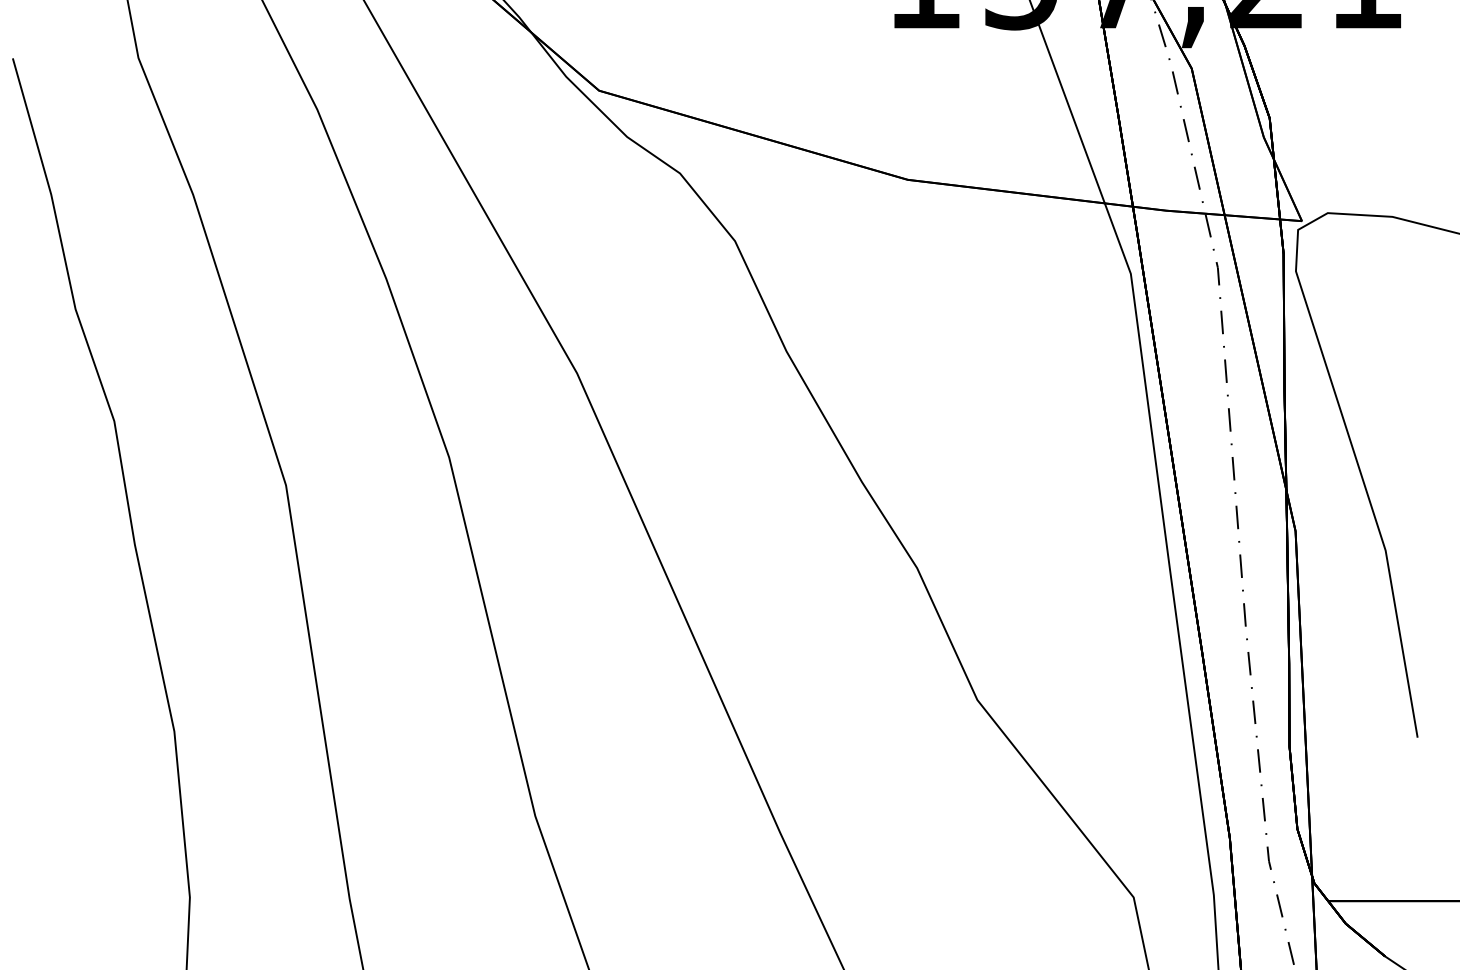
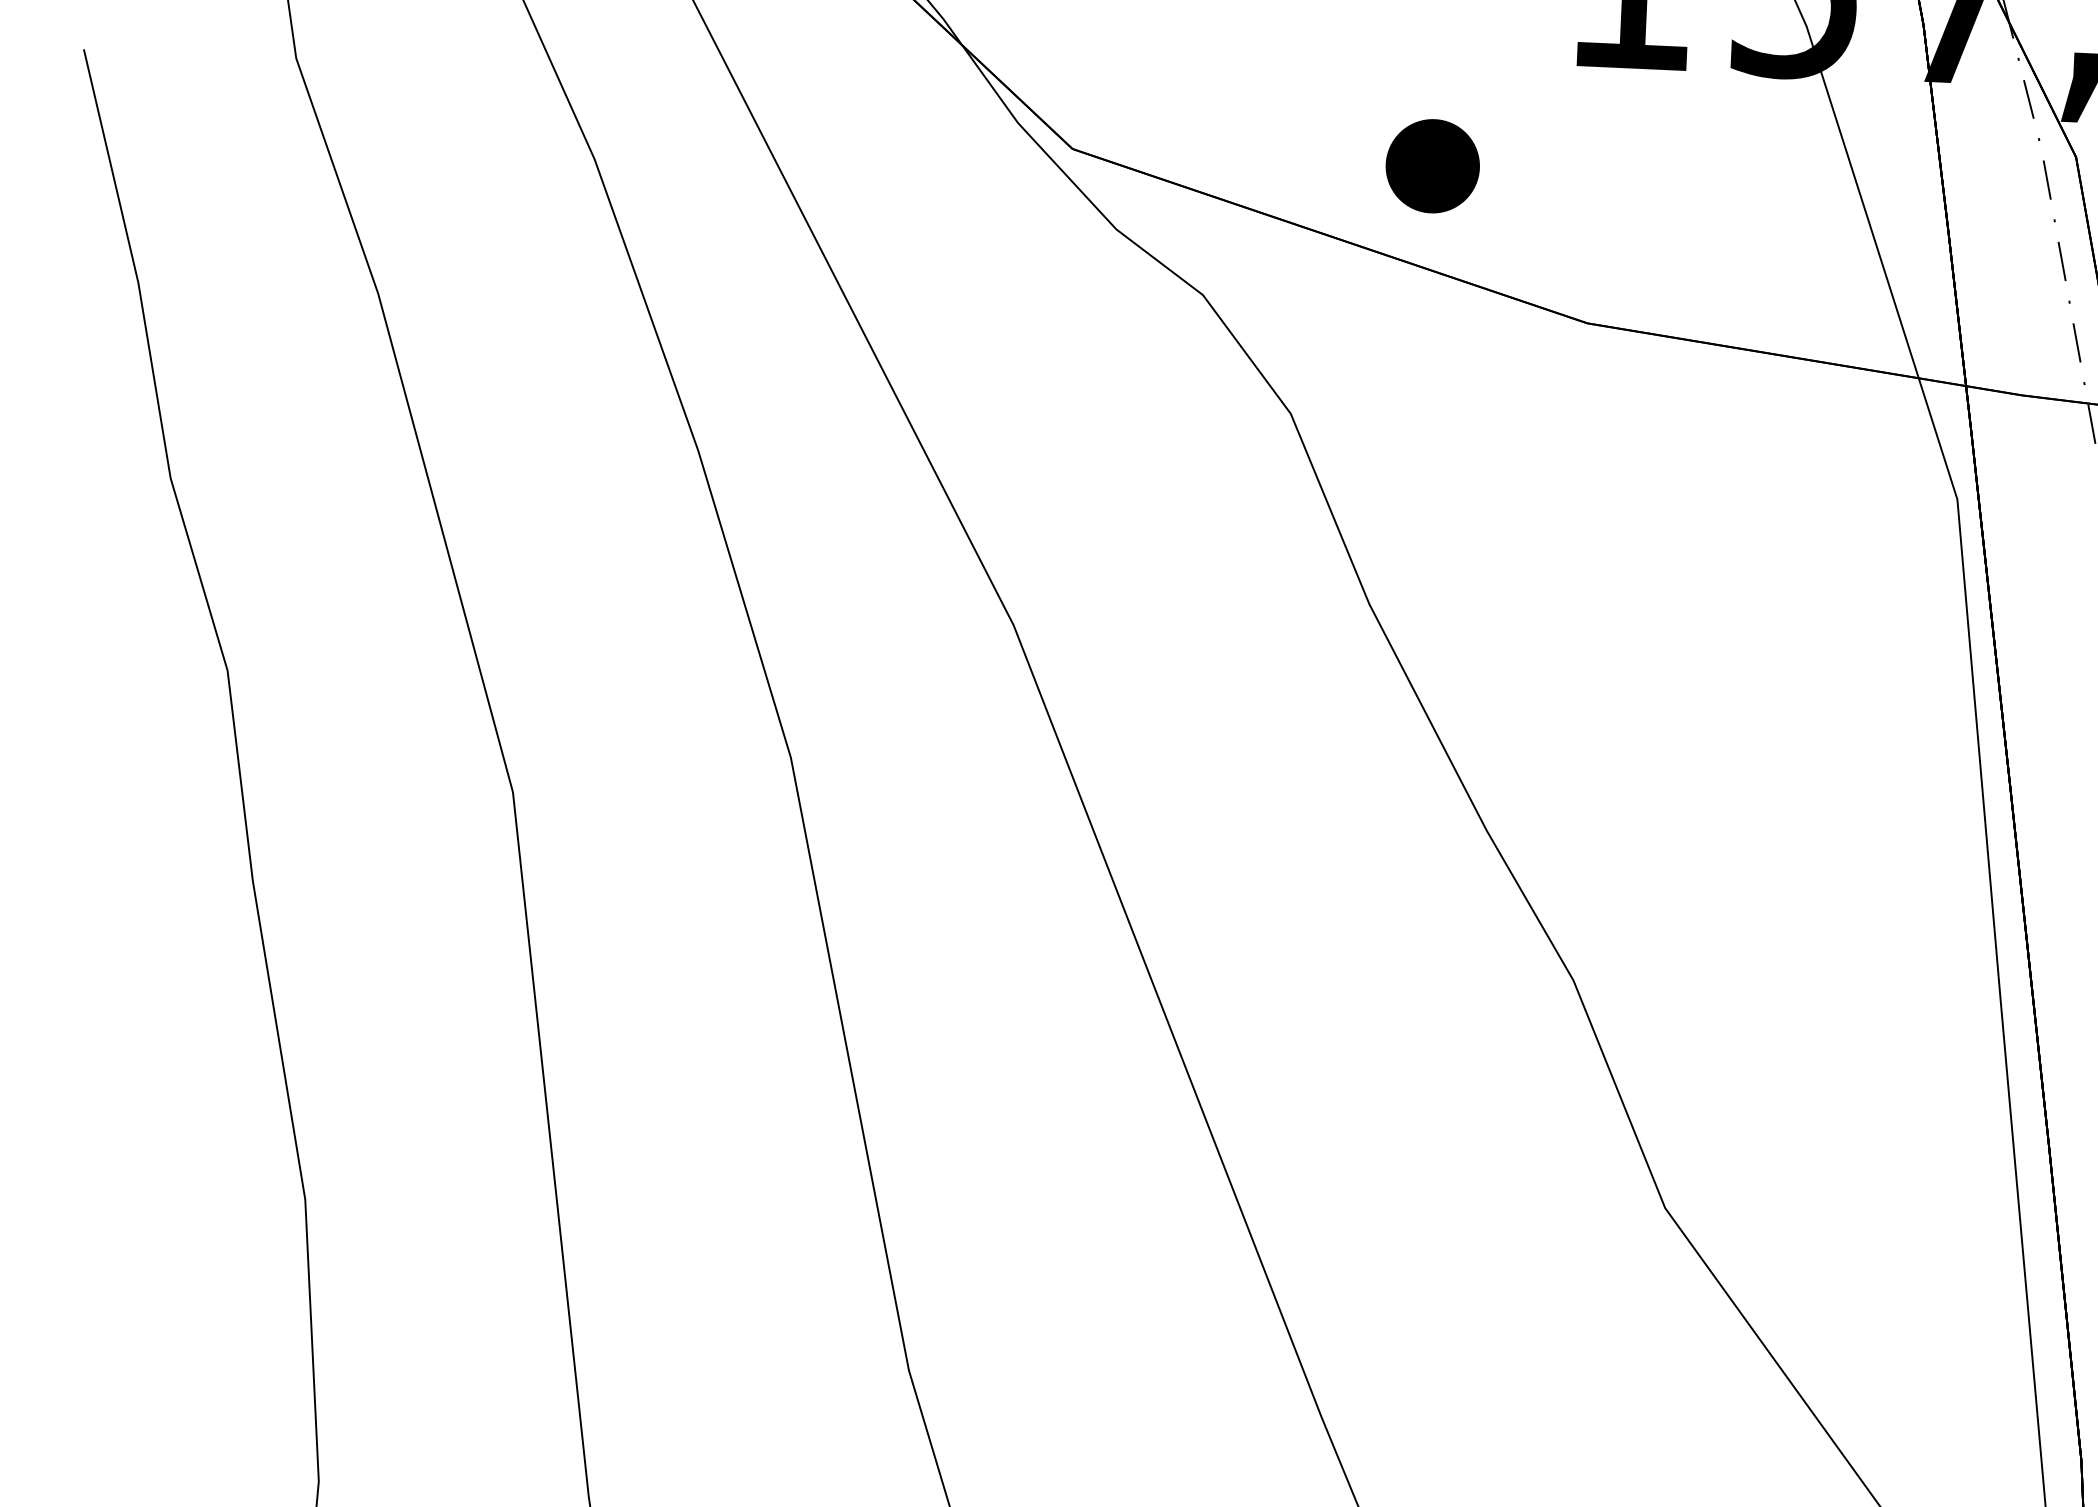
part: (811, 90) -> (1431, 164), added

